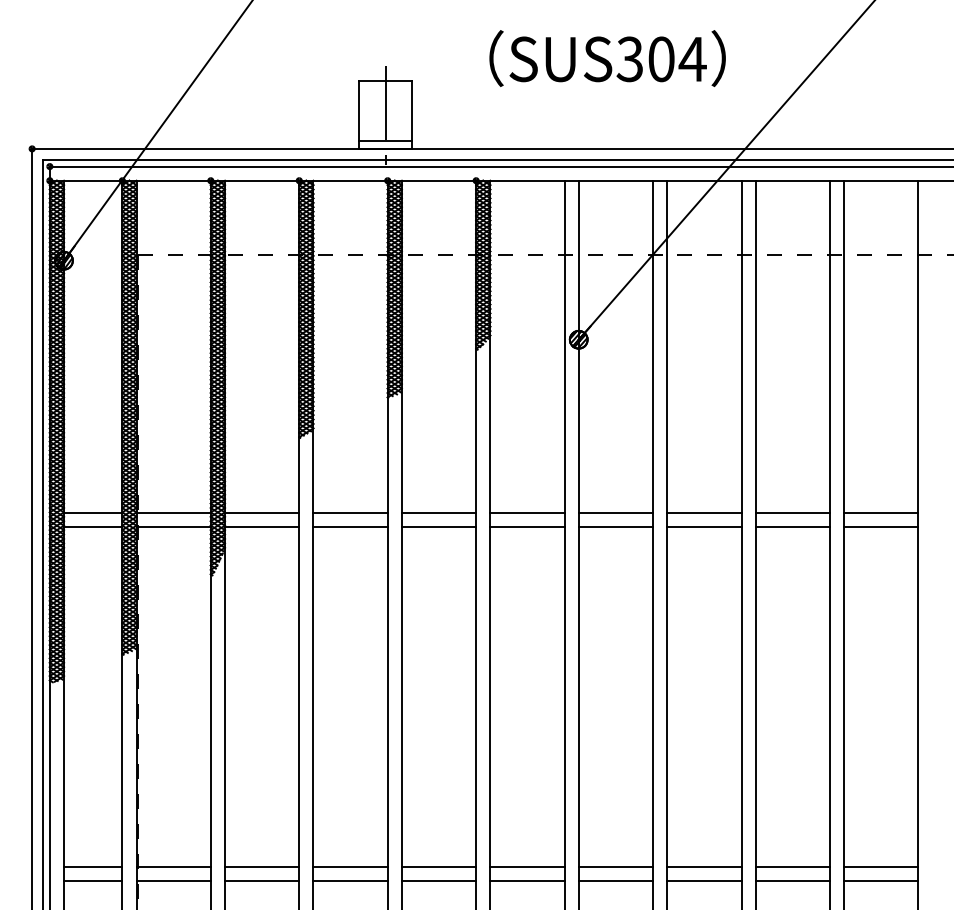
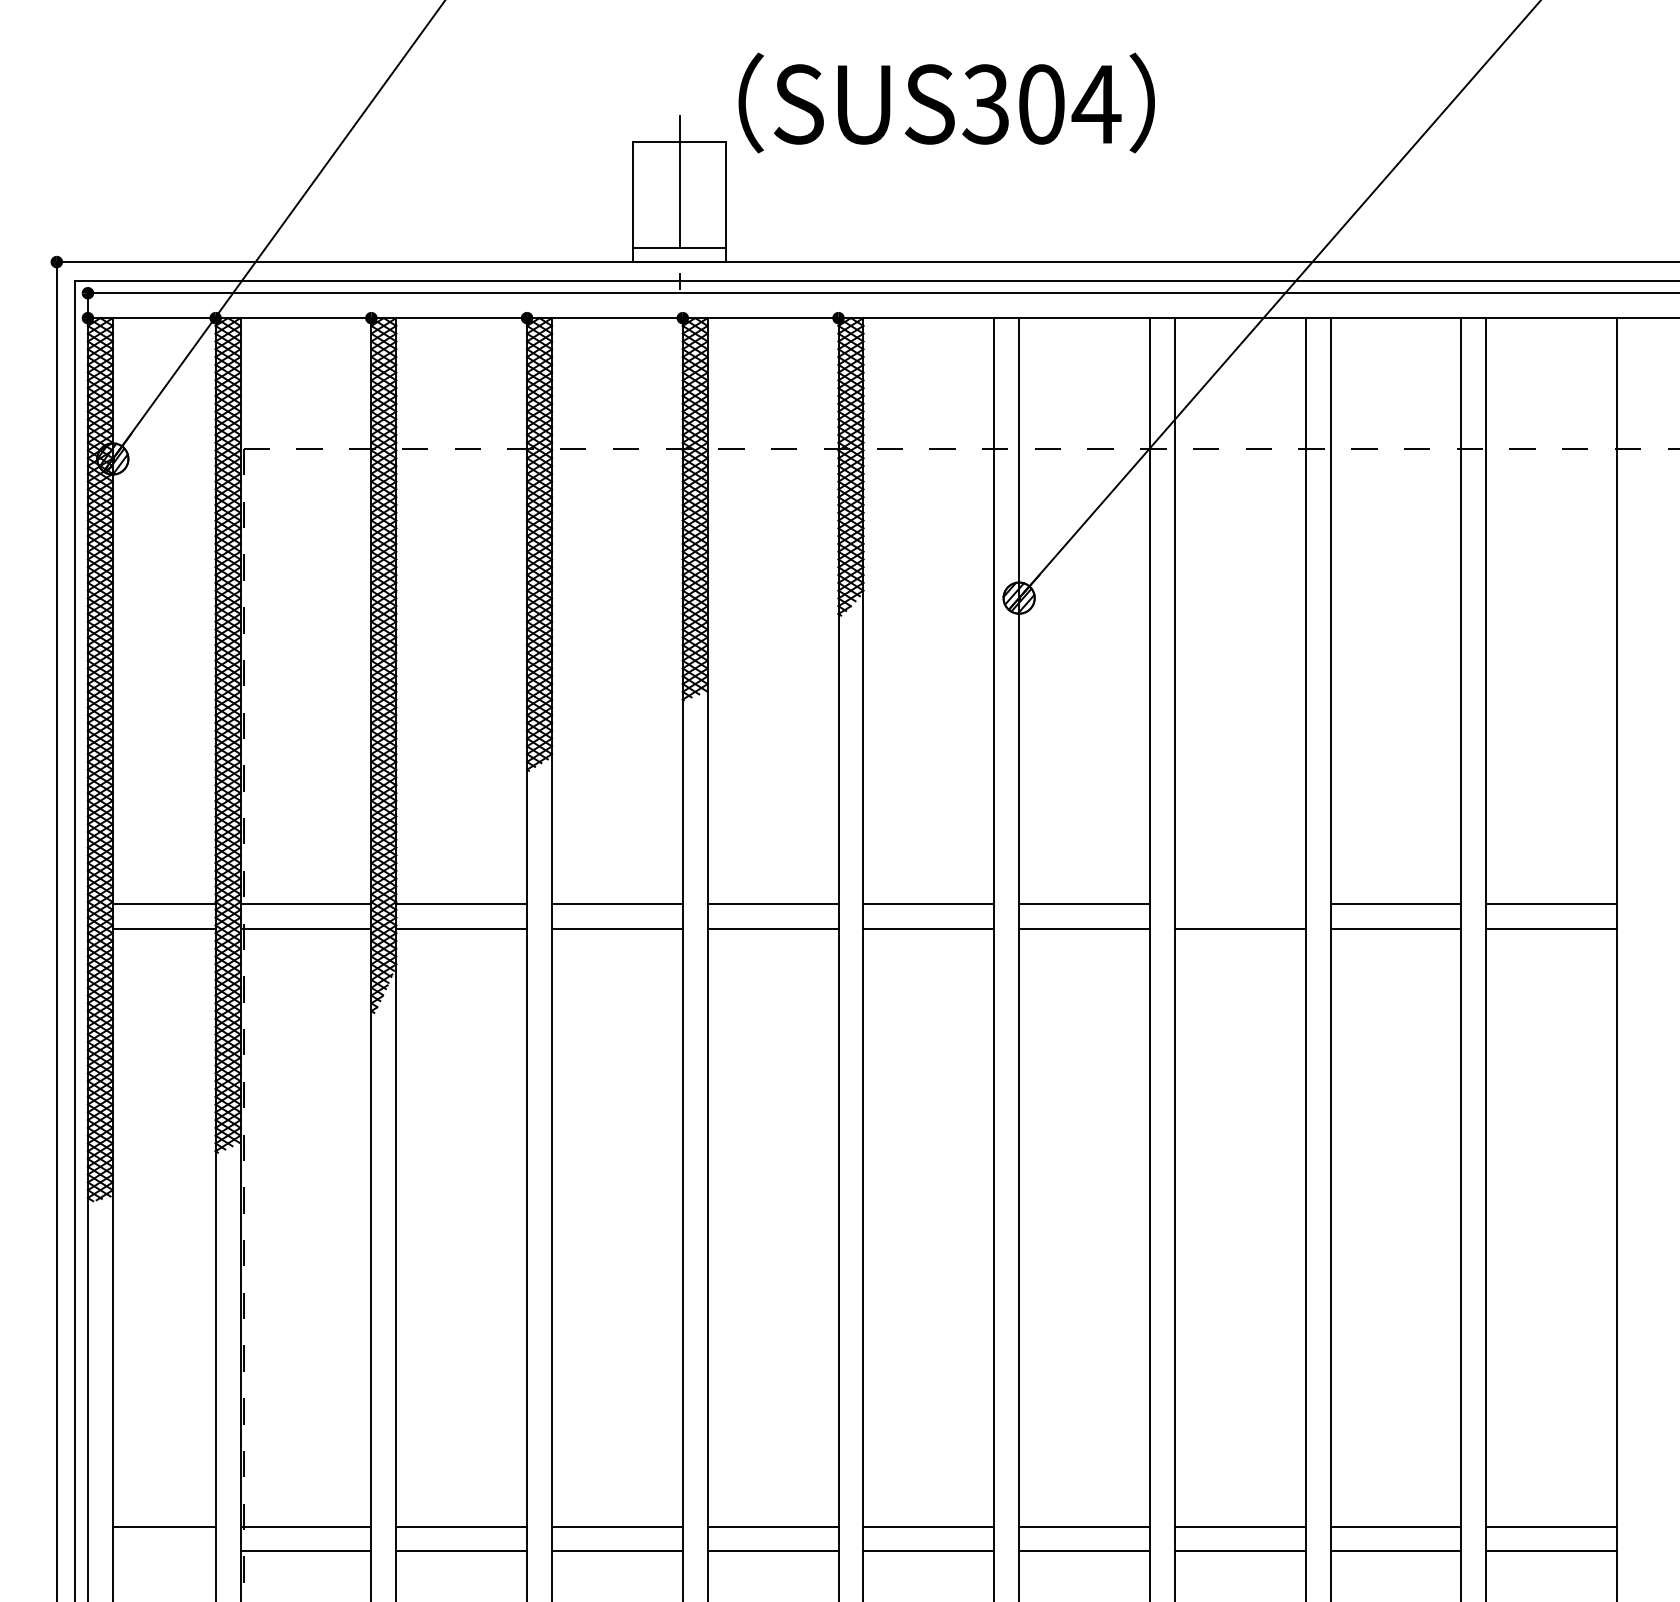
text: (607, 58) -> (946, 102), moved
line: (704, 513) -> (1240, 903), removed
line: (92, 881) -> (163, 1551), removed

